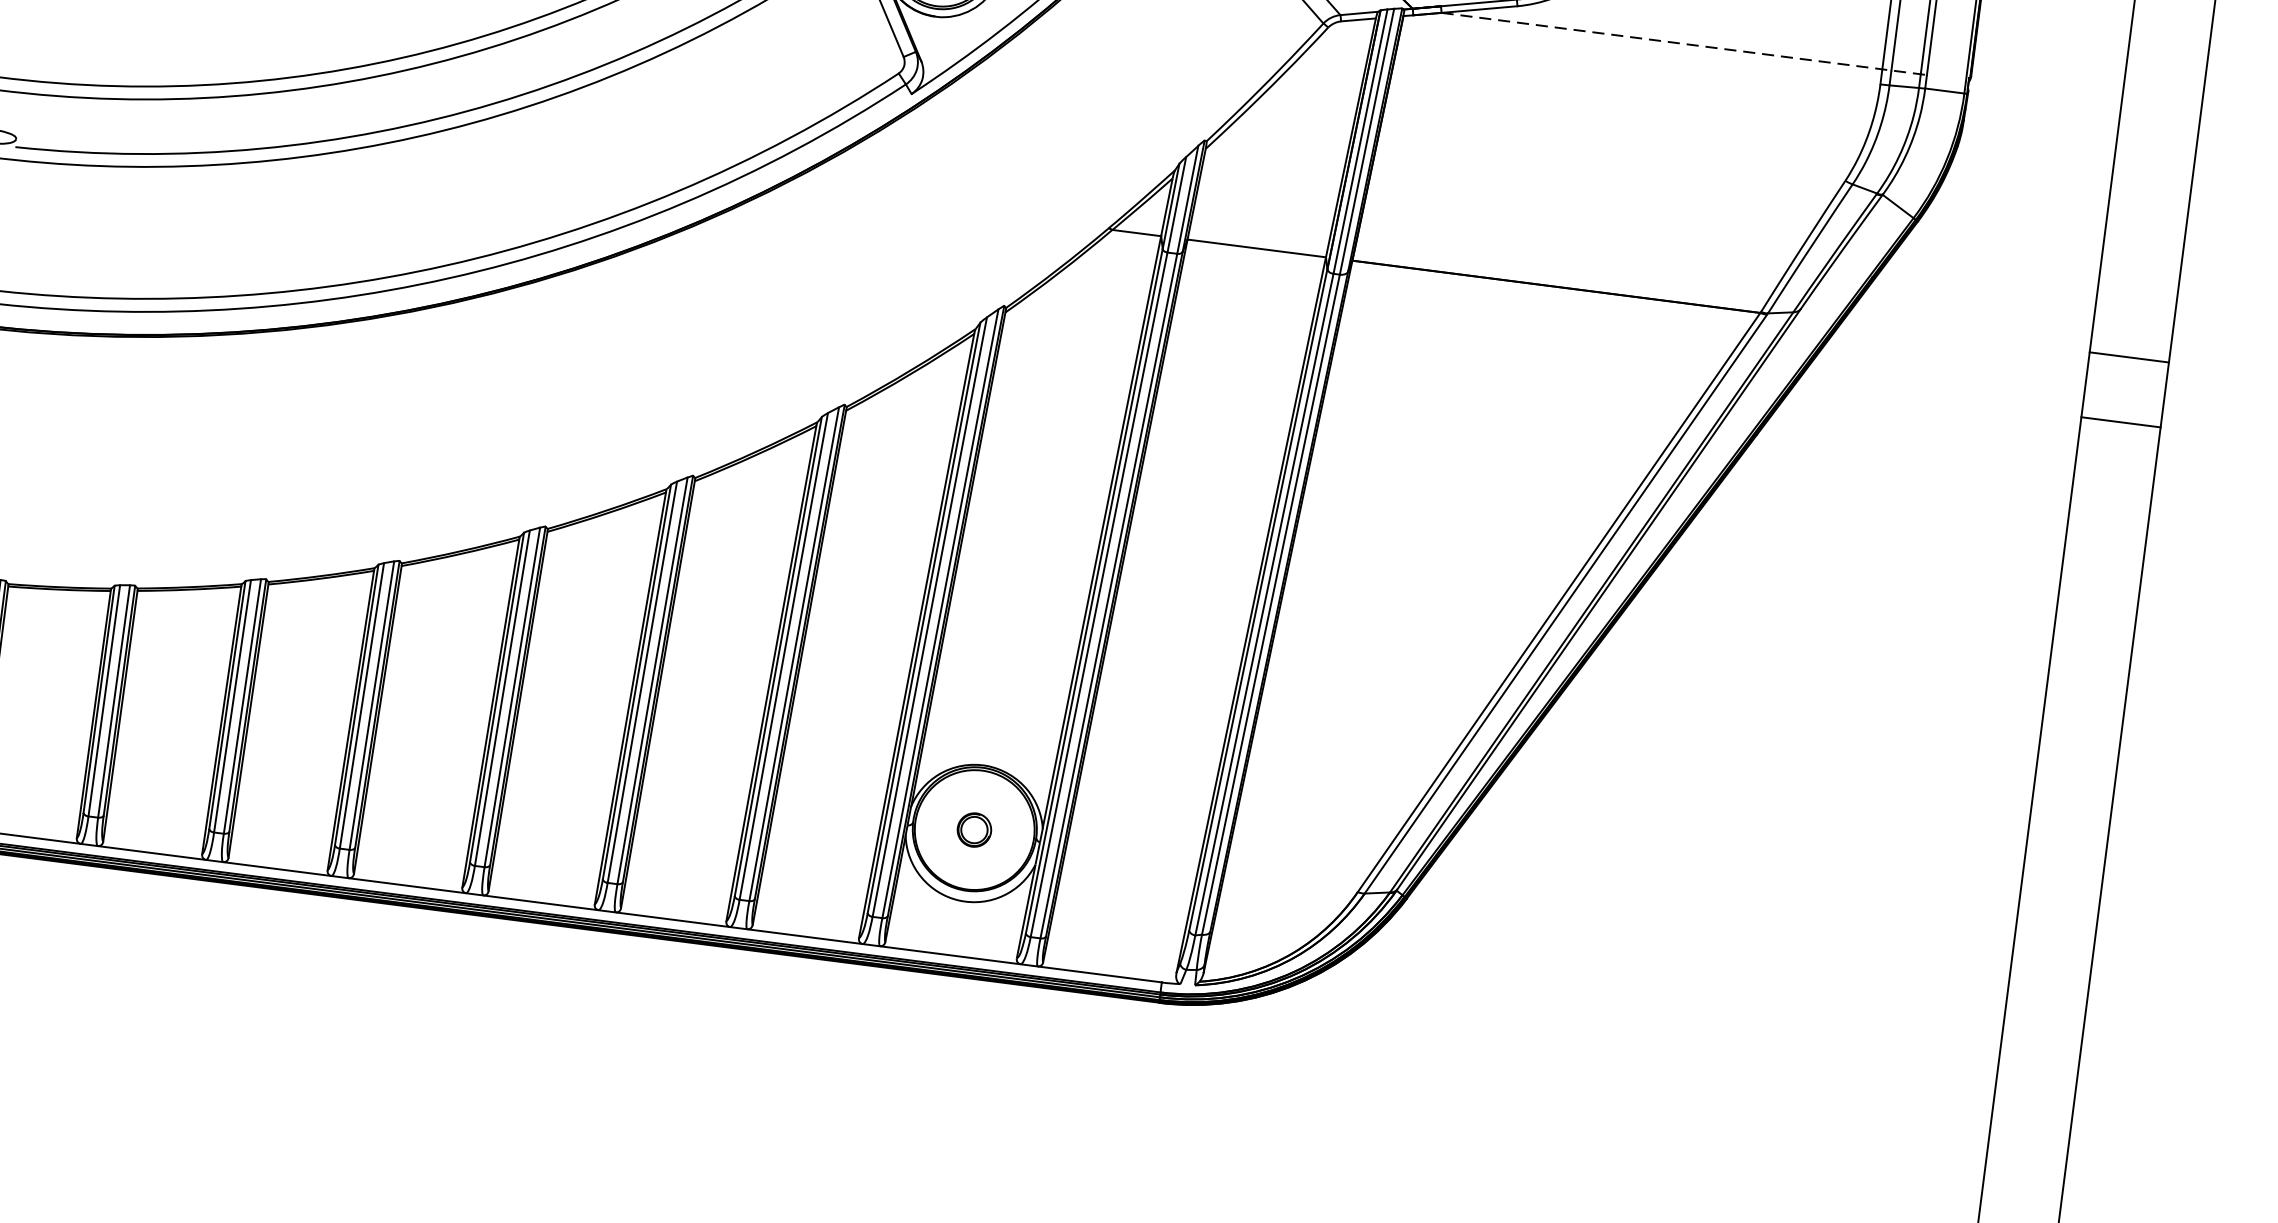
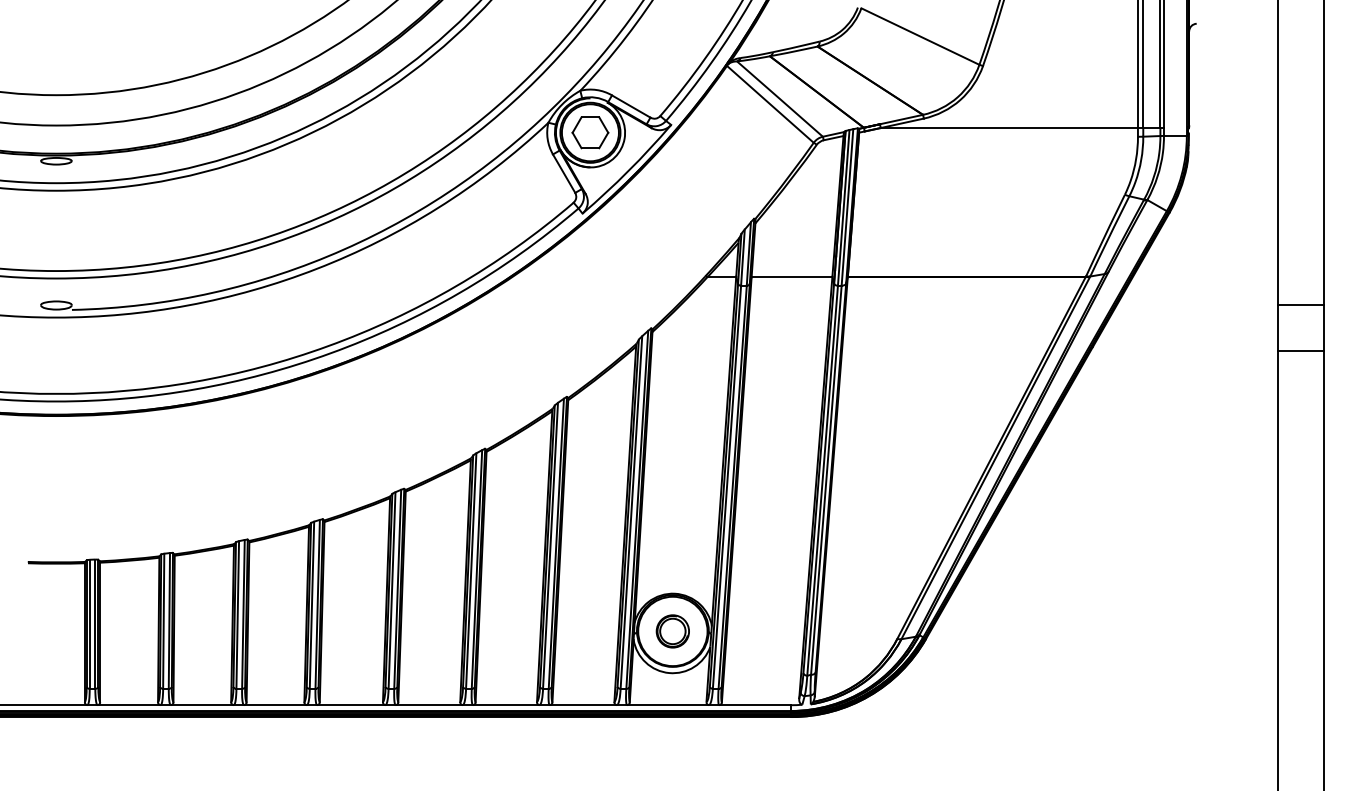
line: (1684, 44) -> (1022, 128), dashed -> solid
line: (2128, 357) -> (1300, 305), moved
line: (2120, 422) -> (1300, 351), moved
part: (974, 830) -> (672, 631), size x1.67

